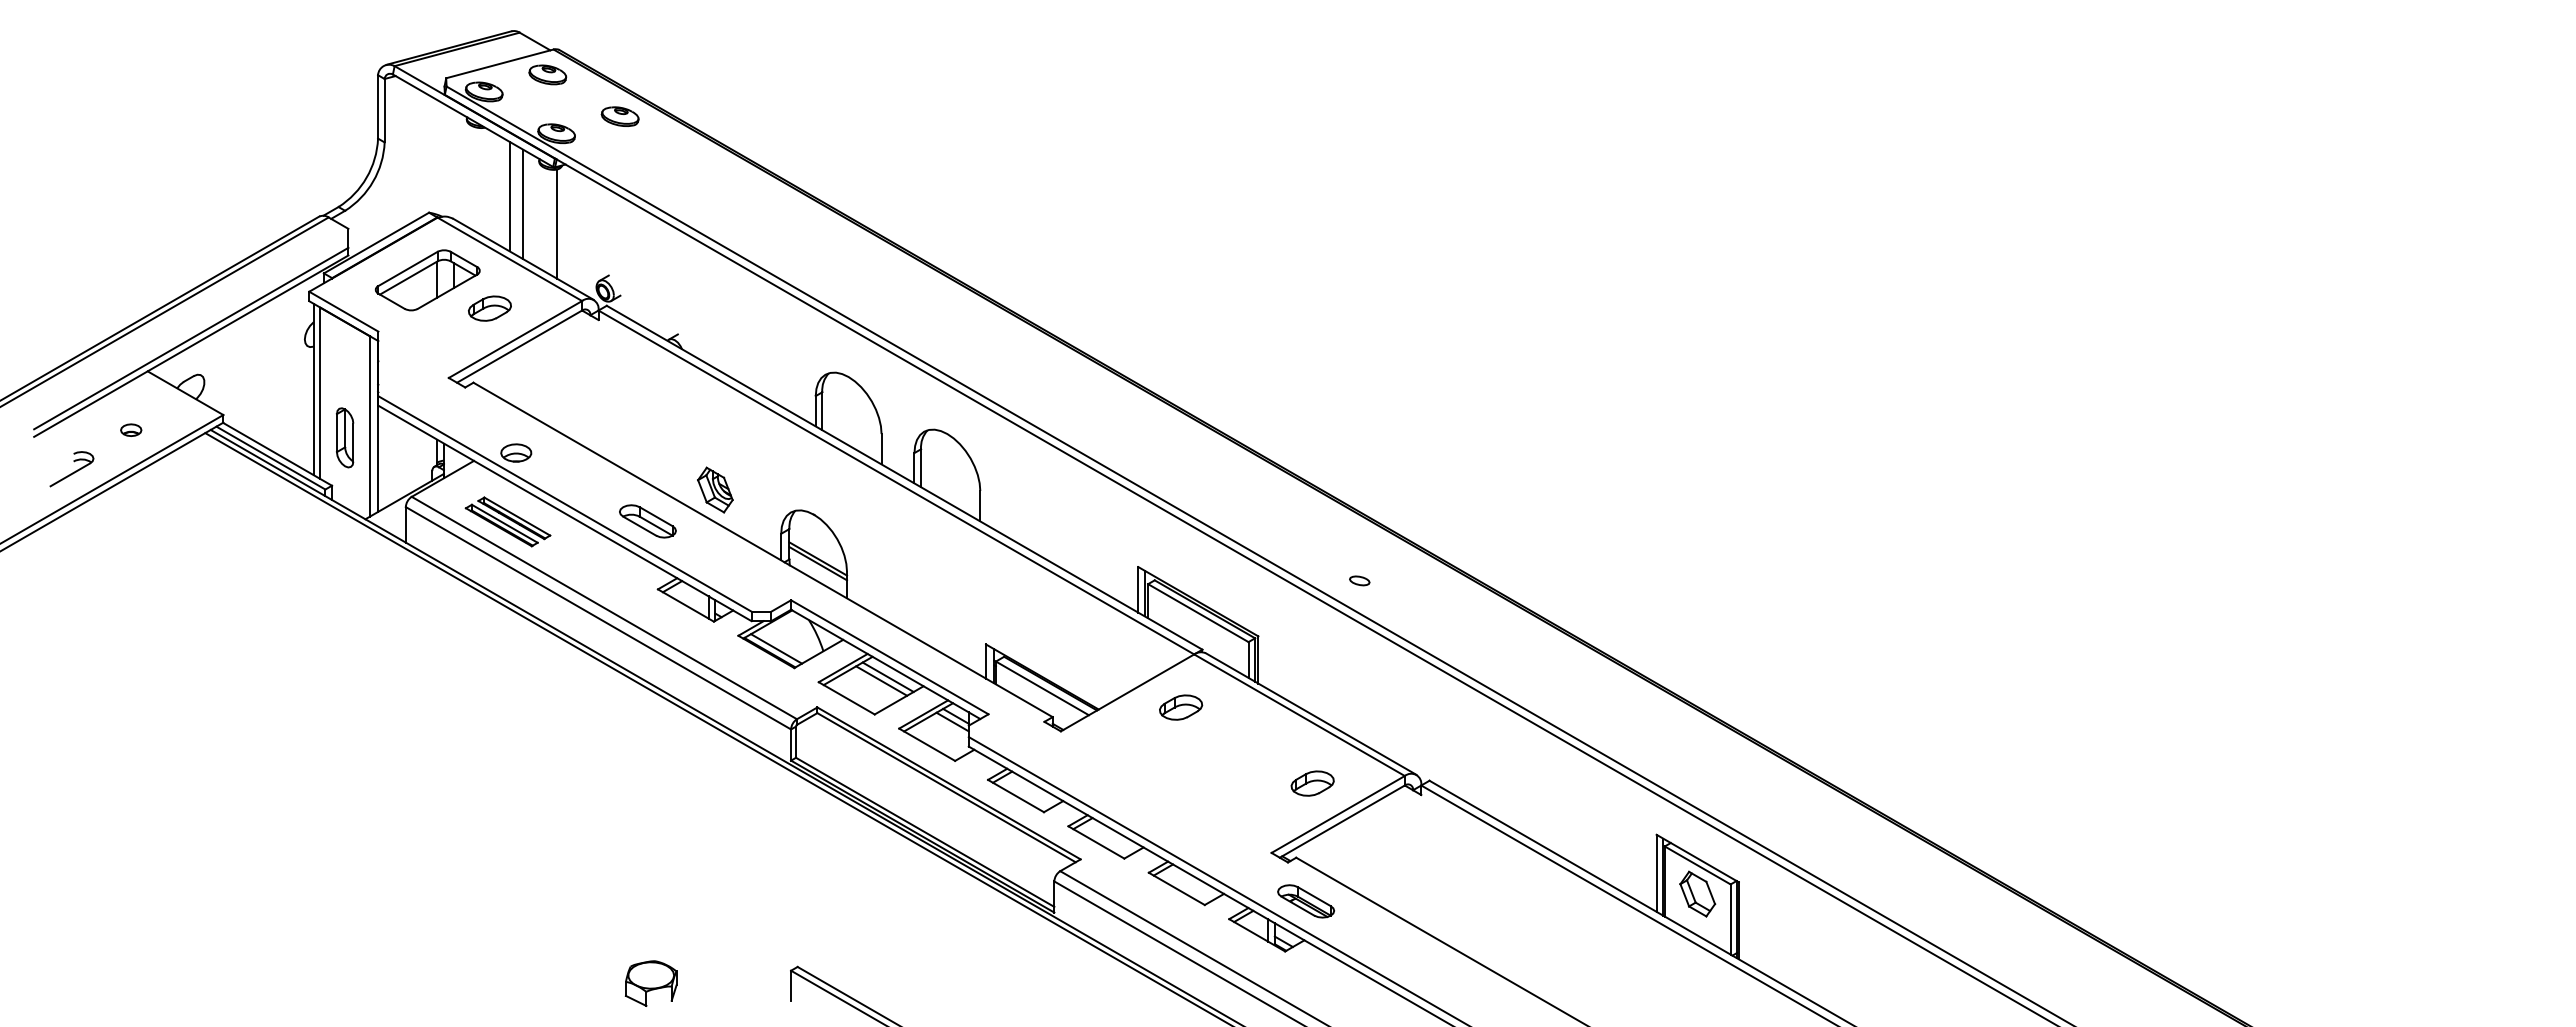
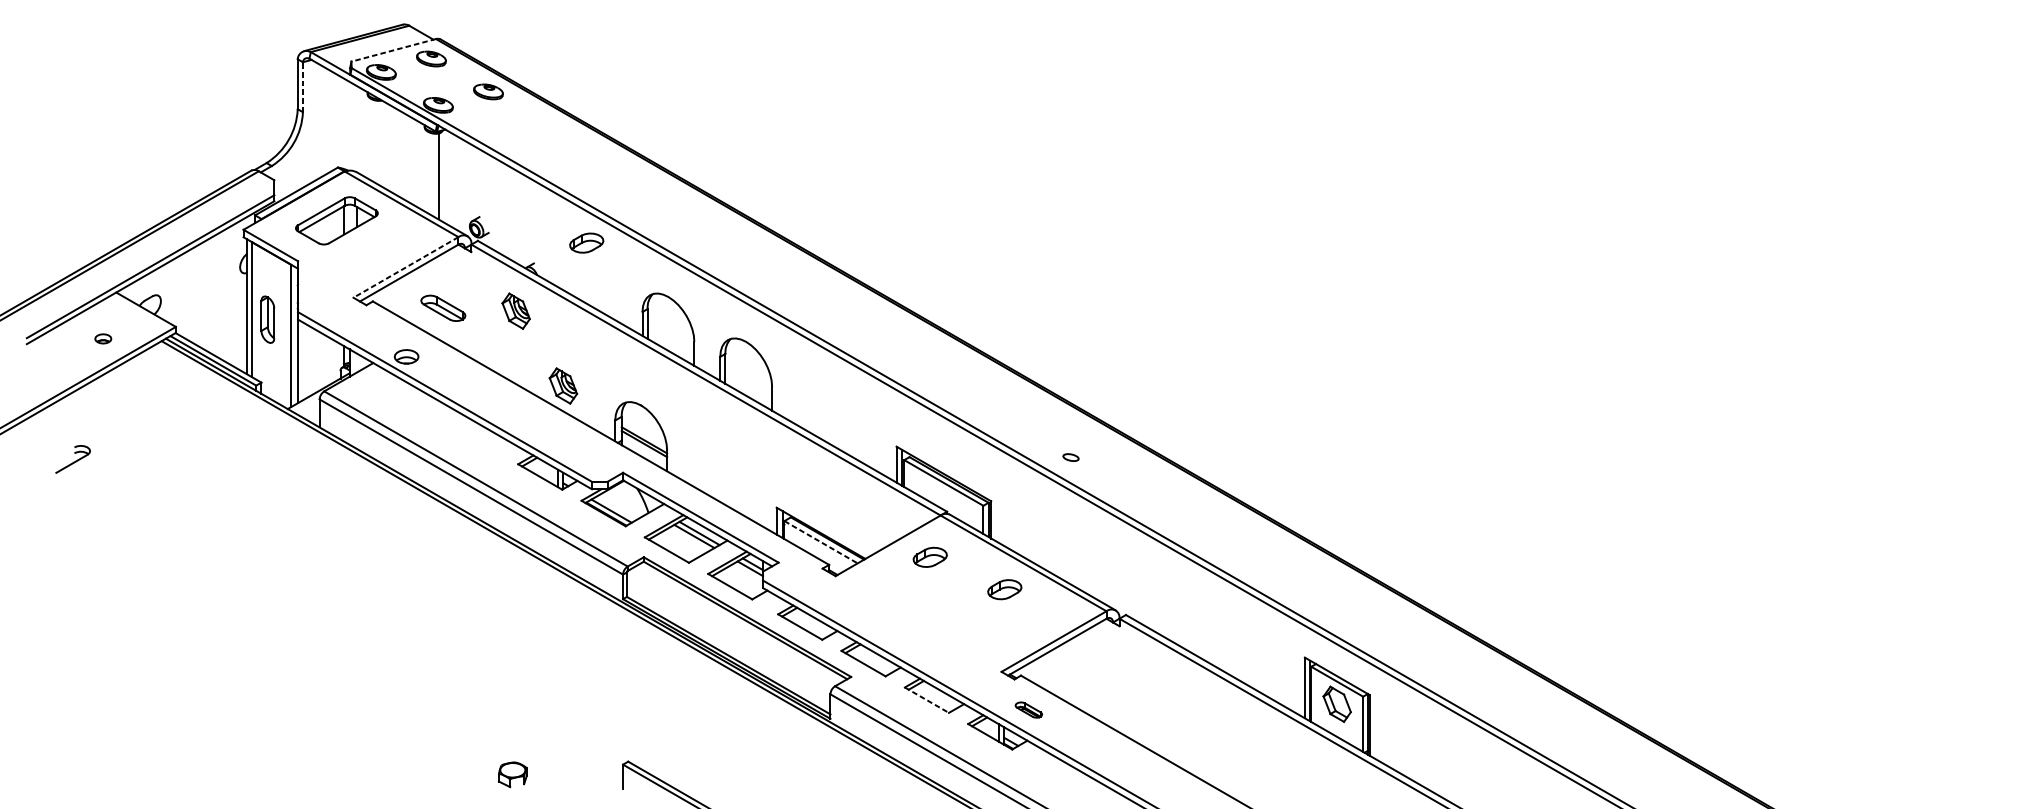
line: (499, 63) -> (393, 50), solid -> dashed
line: (384, 110) -> (302, 87), solid -> dashed
line: (509, 196) -> (401, 154), removed
line: (522, 203) -> (411, 160), removed
part: (489, 308) -> (586, 243), moved
line: (515, 339) -> (406, 267), solid -> dashed
part: (655, 394) -> (516, 310), added
part: (345, 437) -> (268, 319), moved
part: (71, 469) -> (72, 459), moved
part: (507, 521) -> (399, 410), removed
part: (647, 521) -> (443, 308), moved
line: (1042, 688) -> (821, 542), solid -> dashed
part: (1312, 783) -> (1004, 589), moved
line: (1177, 889) -> (927, 700), solid -> dashed
part: (1306, 901) -> (1029, 710), size x0.6
part: (650, 983) -> (512, 774), size x0.7

